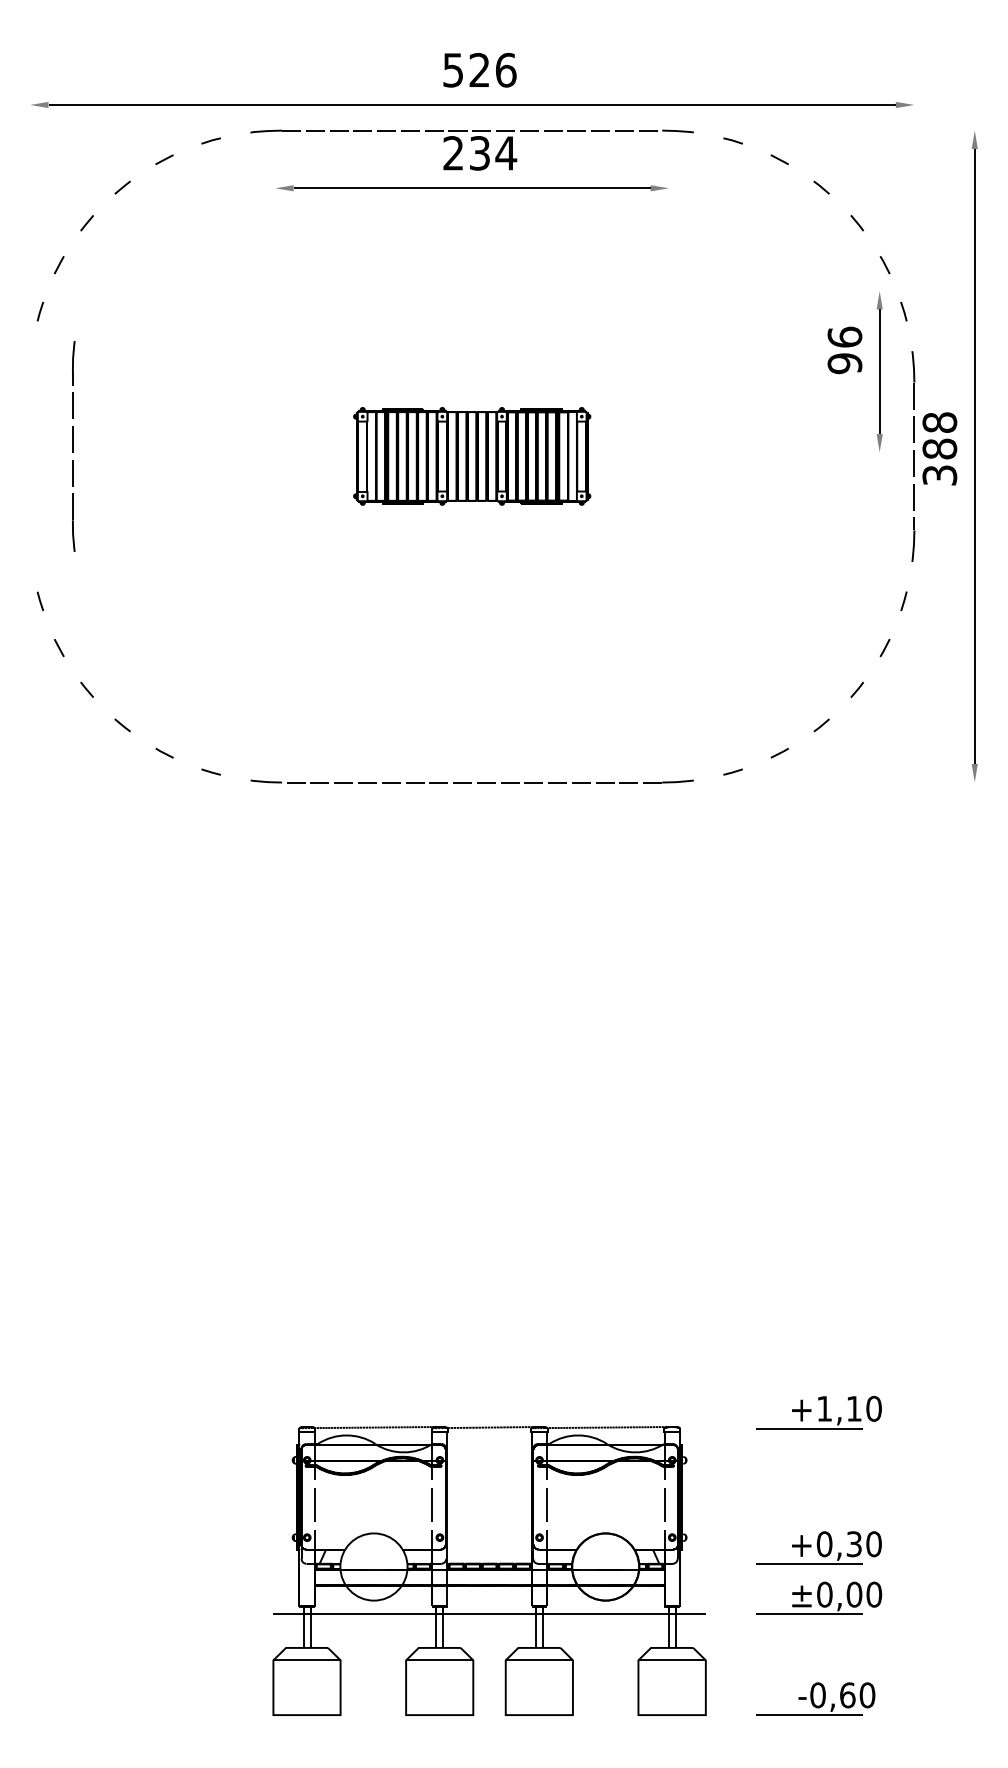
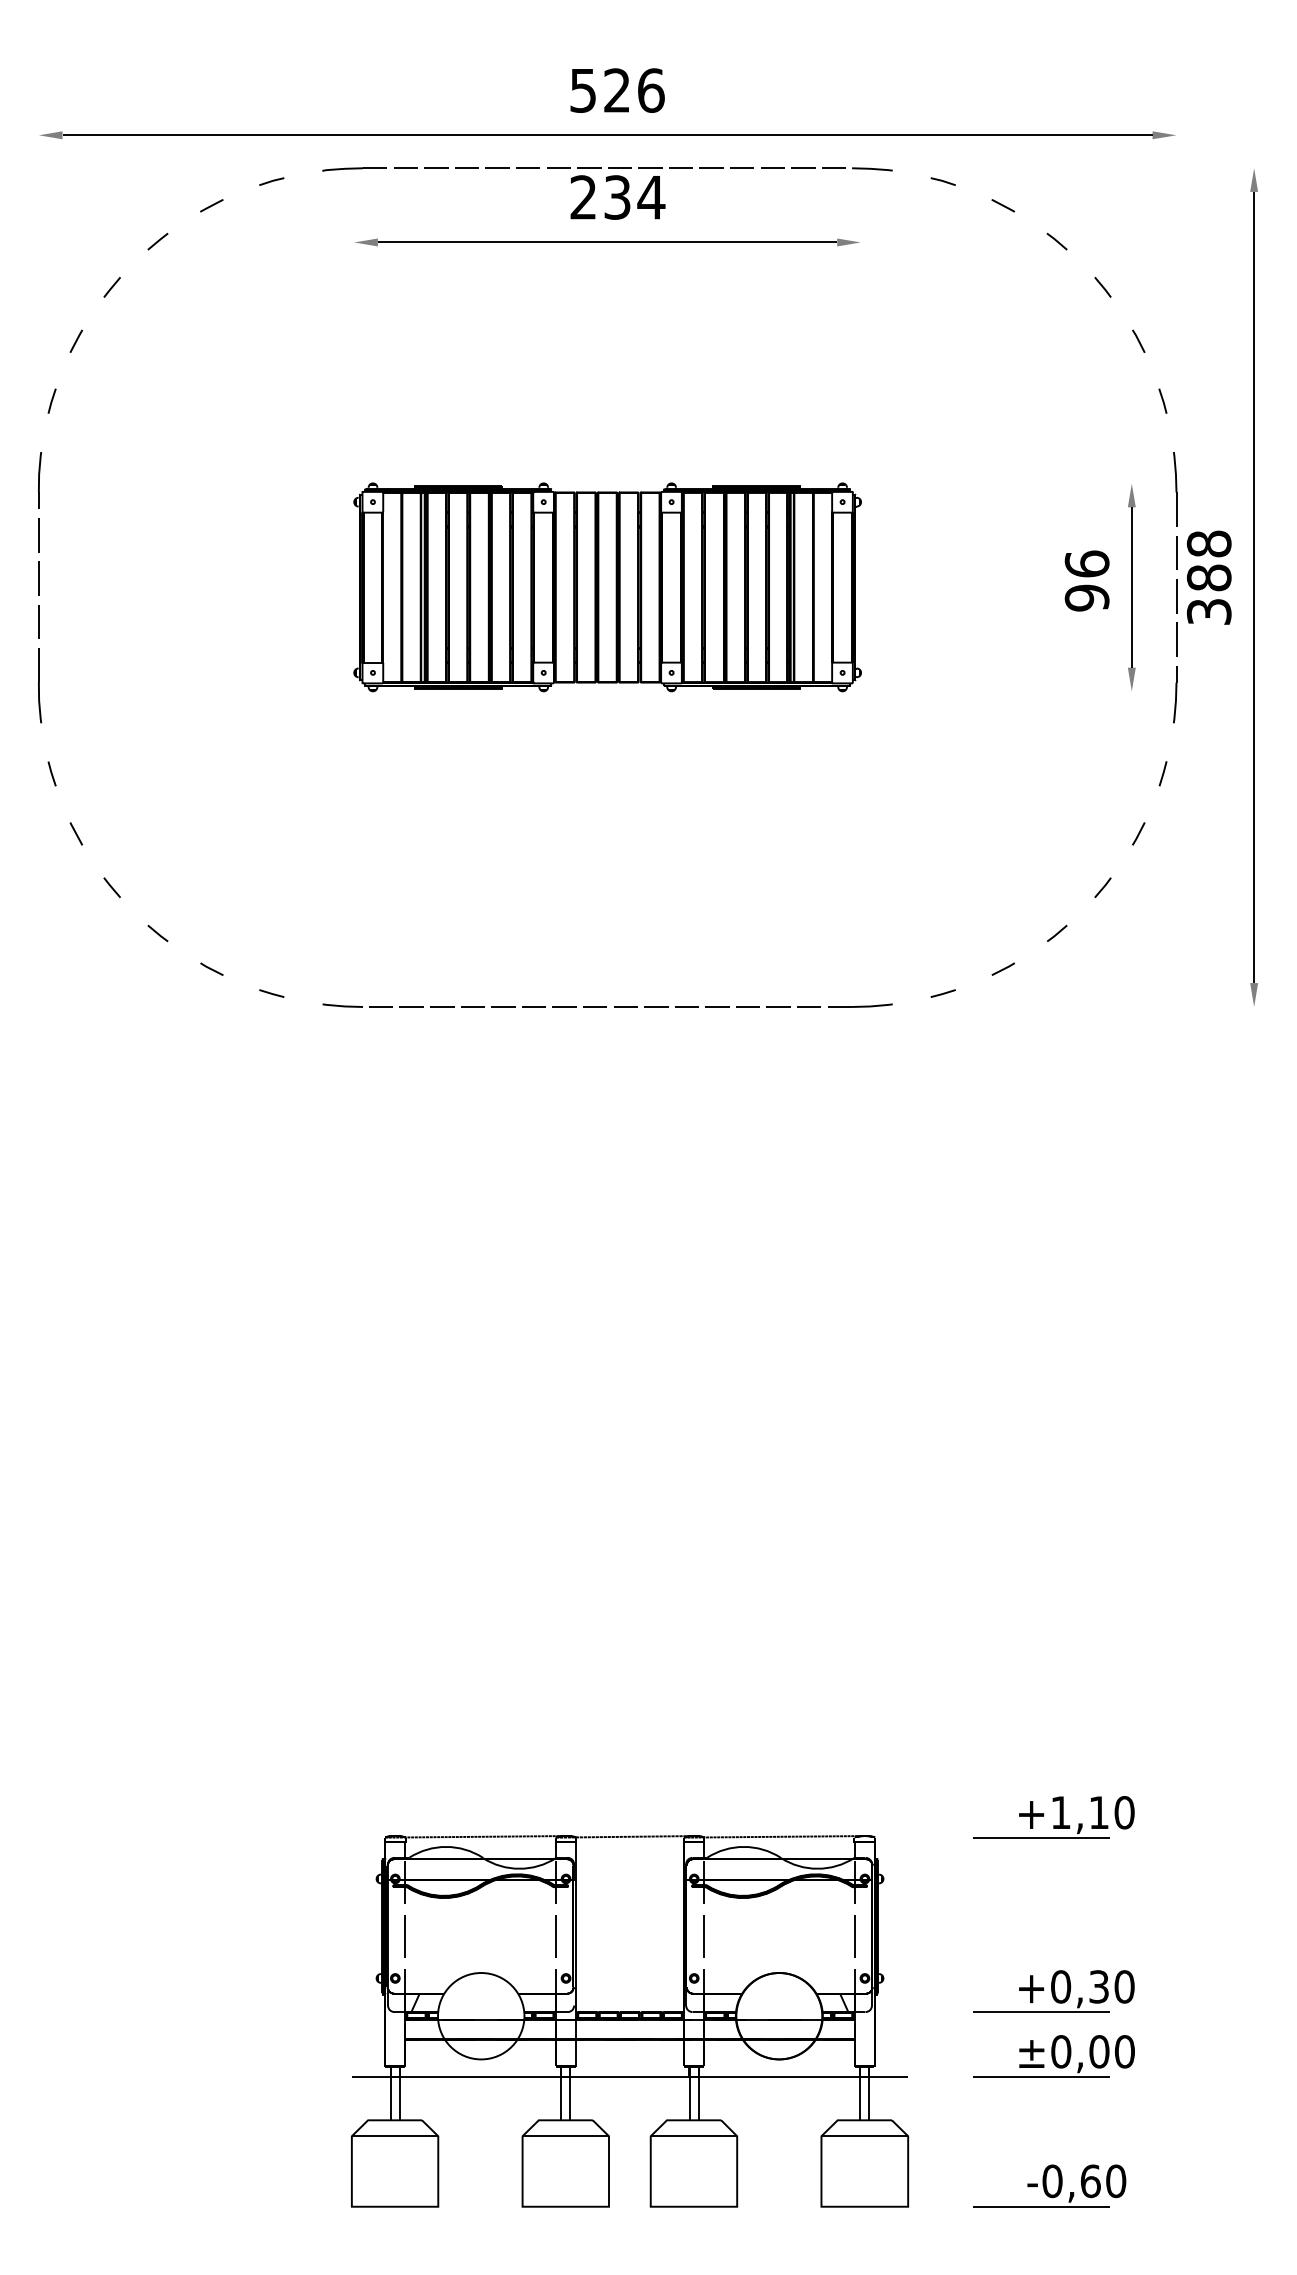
text: (844, 349) -> (1086, 580), moved
part: (879, 371) -> (1131, 587), moved
part: (74, 446) -> (40, 587), moved
part: (472, 456) -> (607, 587), size x1.67

